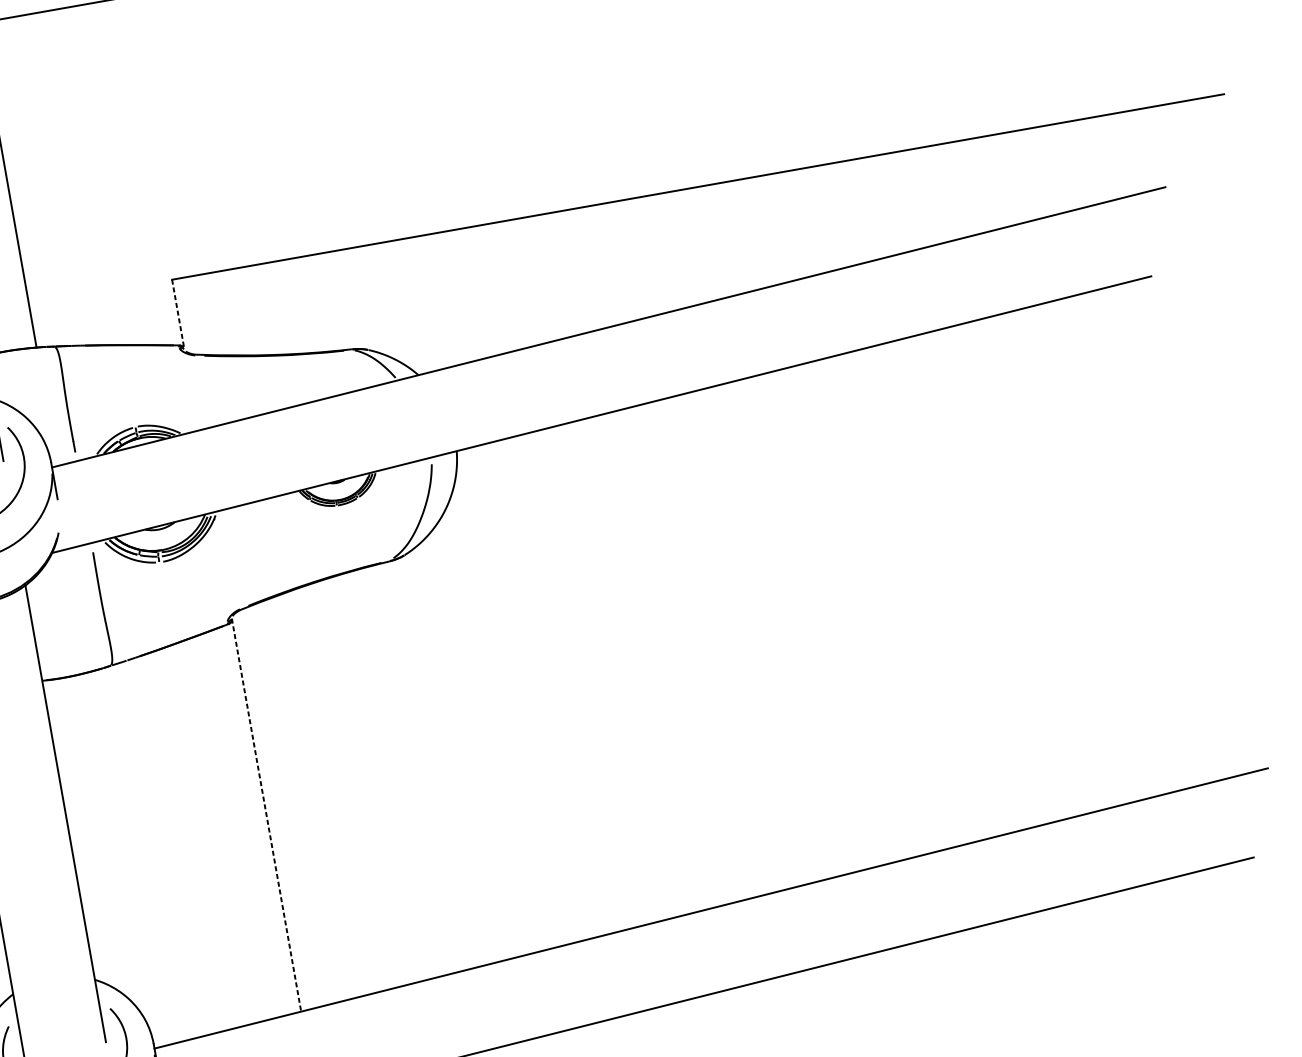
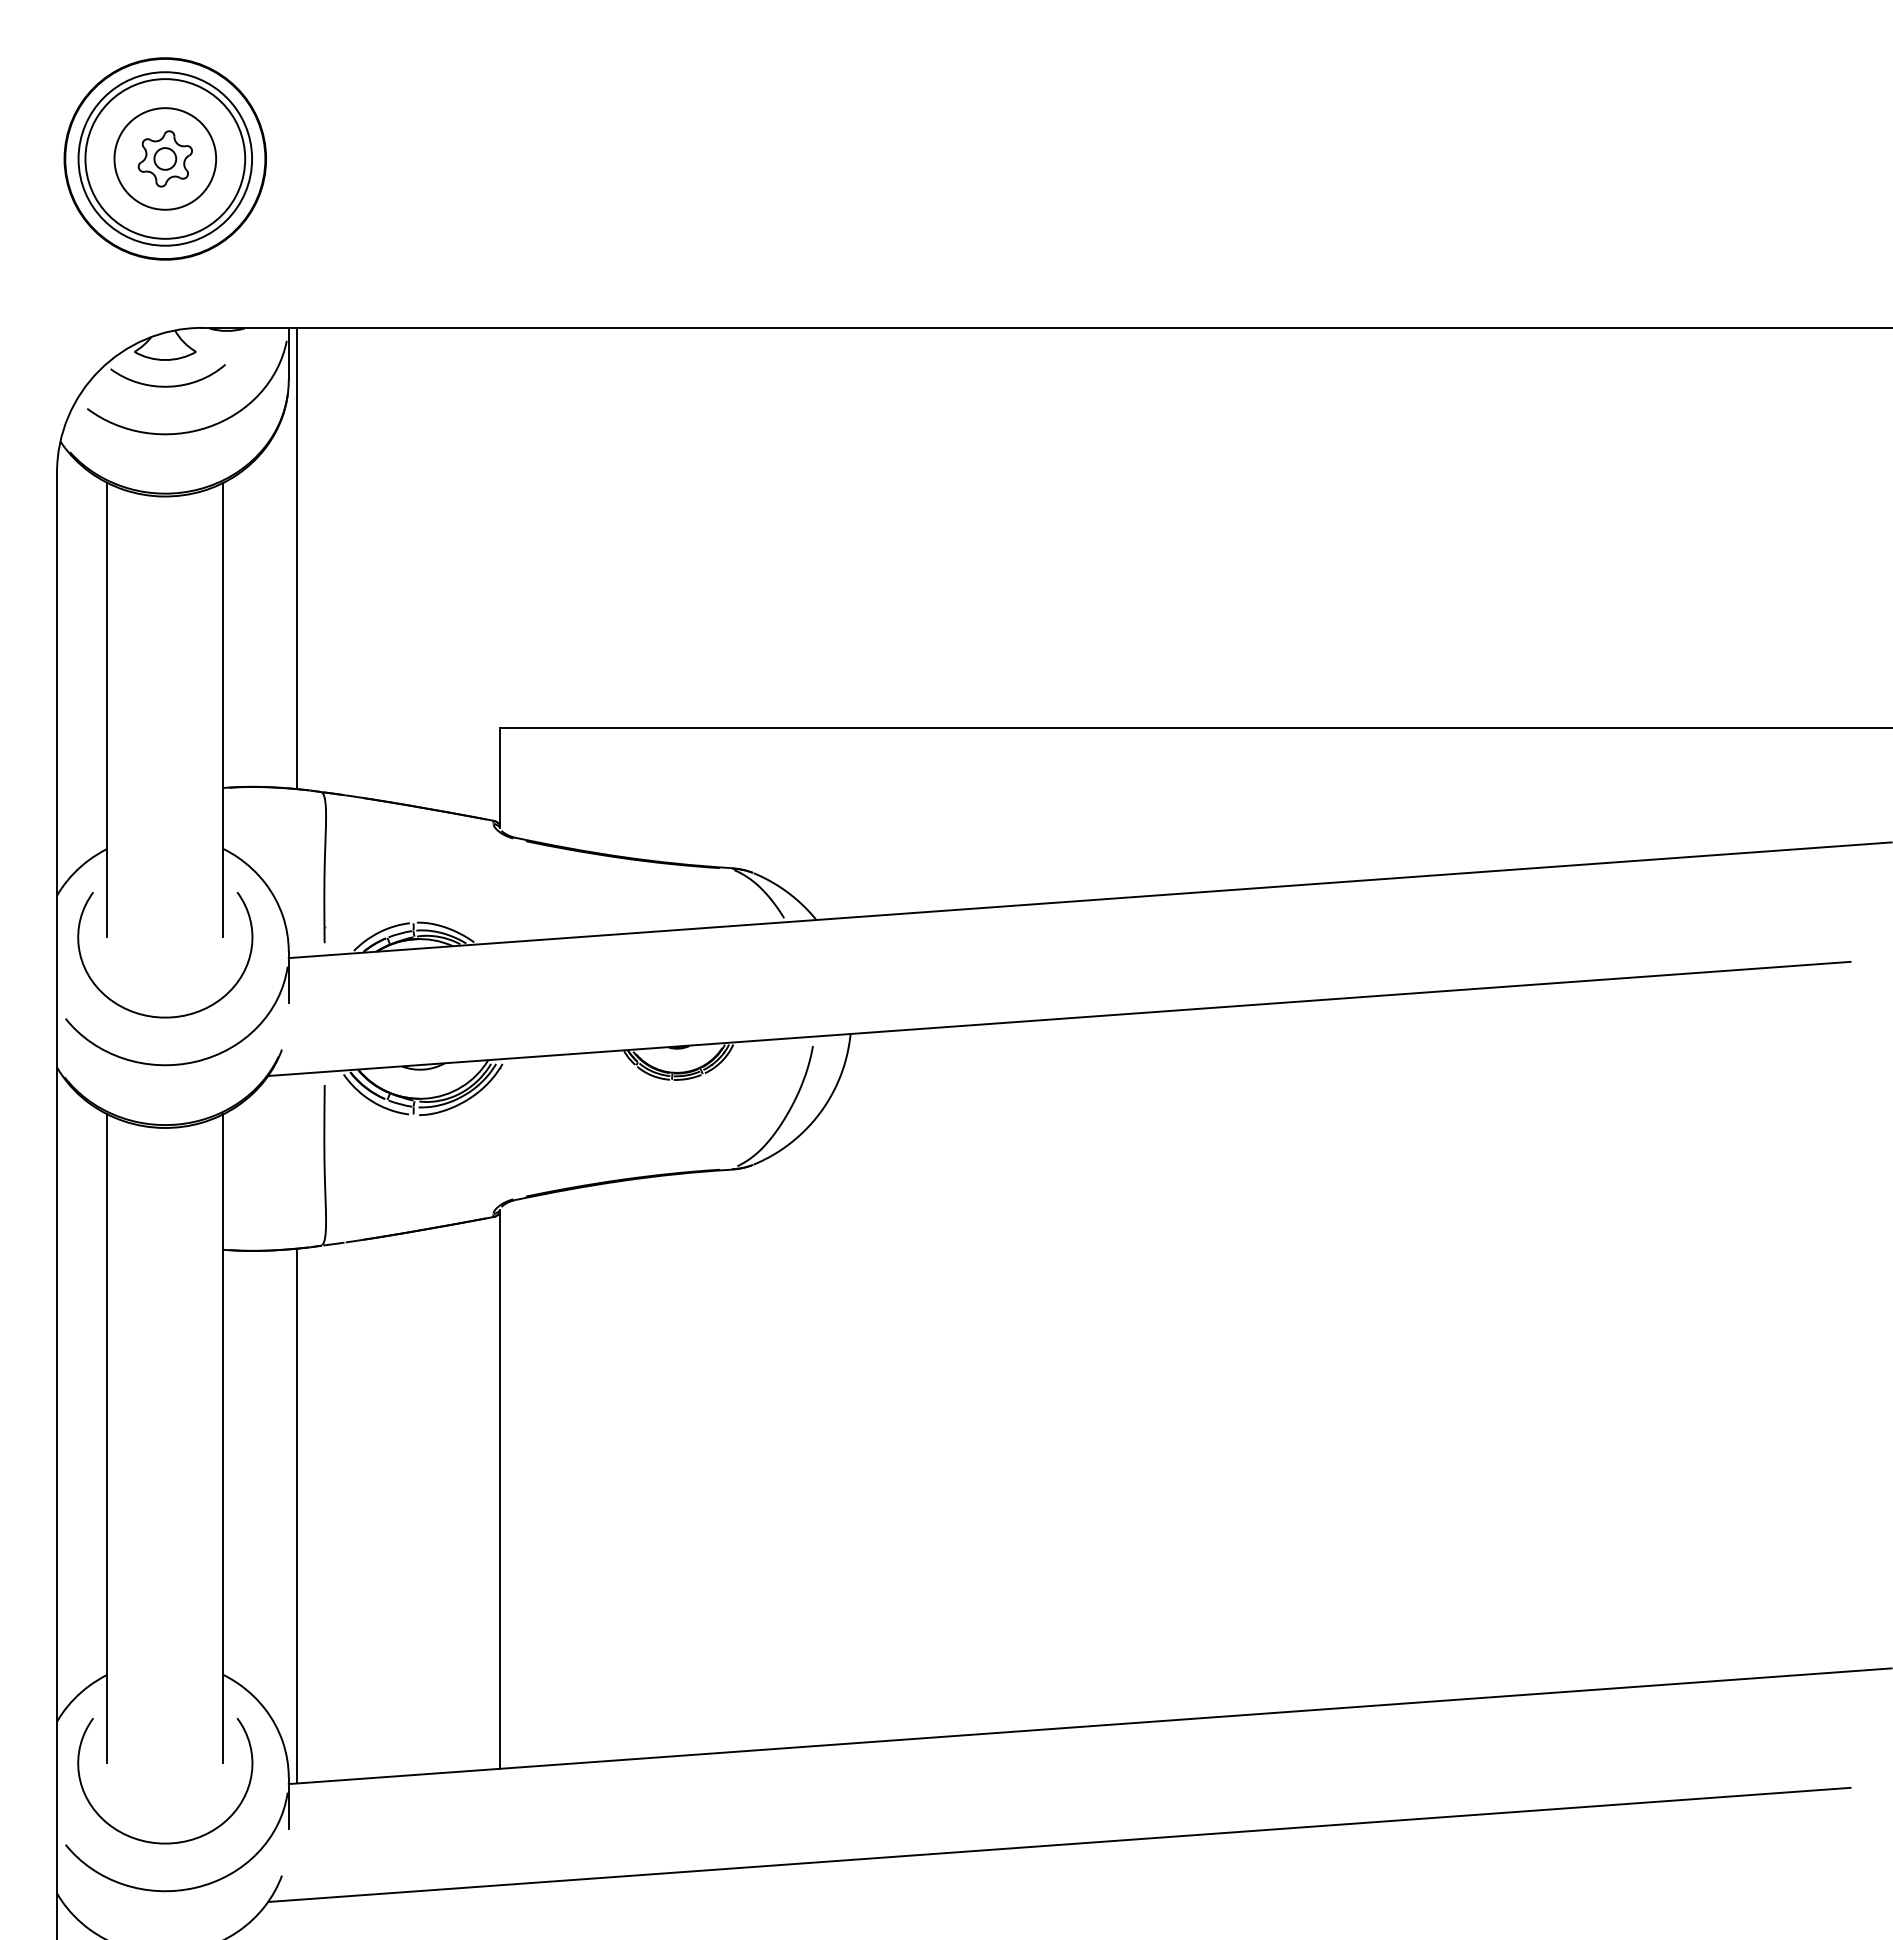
line: (178, 314) -> (499, 778), dashed -> solid
line: (266, 815) -> (499, 1490), dashed -> solid
line: (126, 858) -> (296, 1515), added

